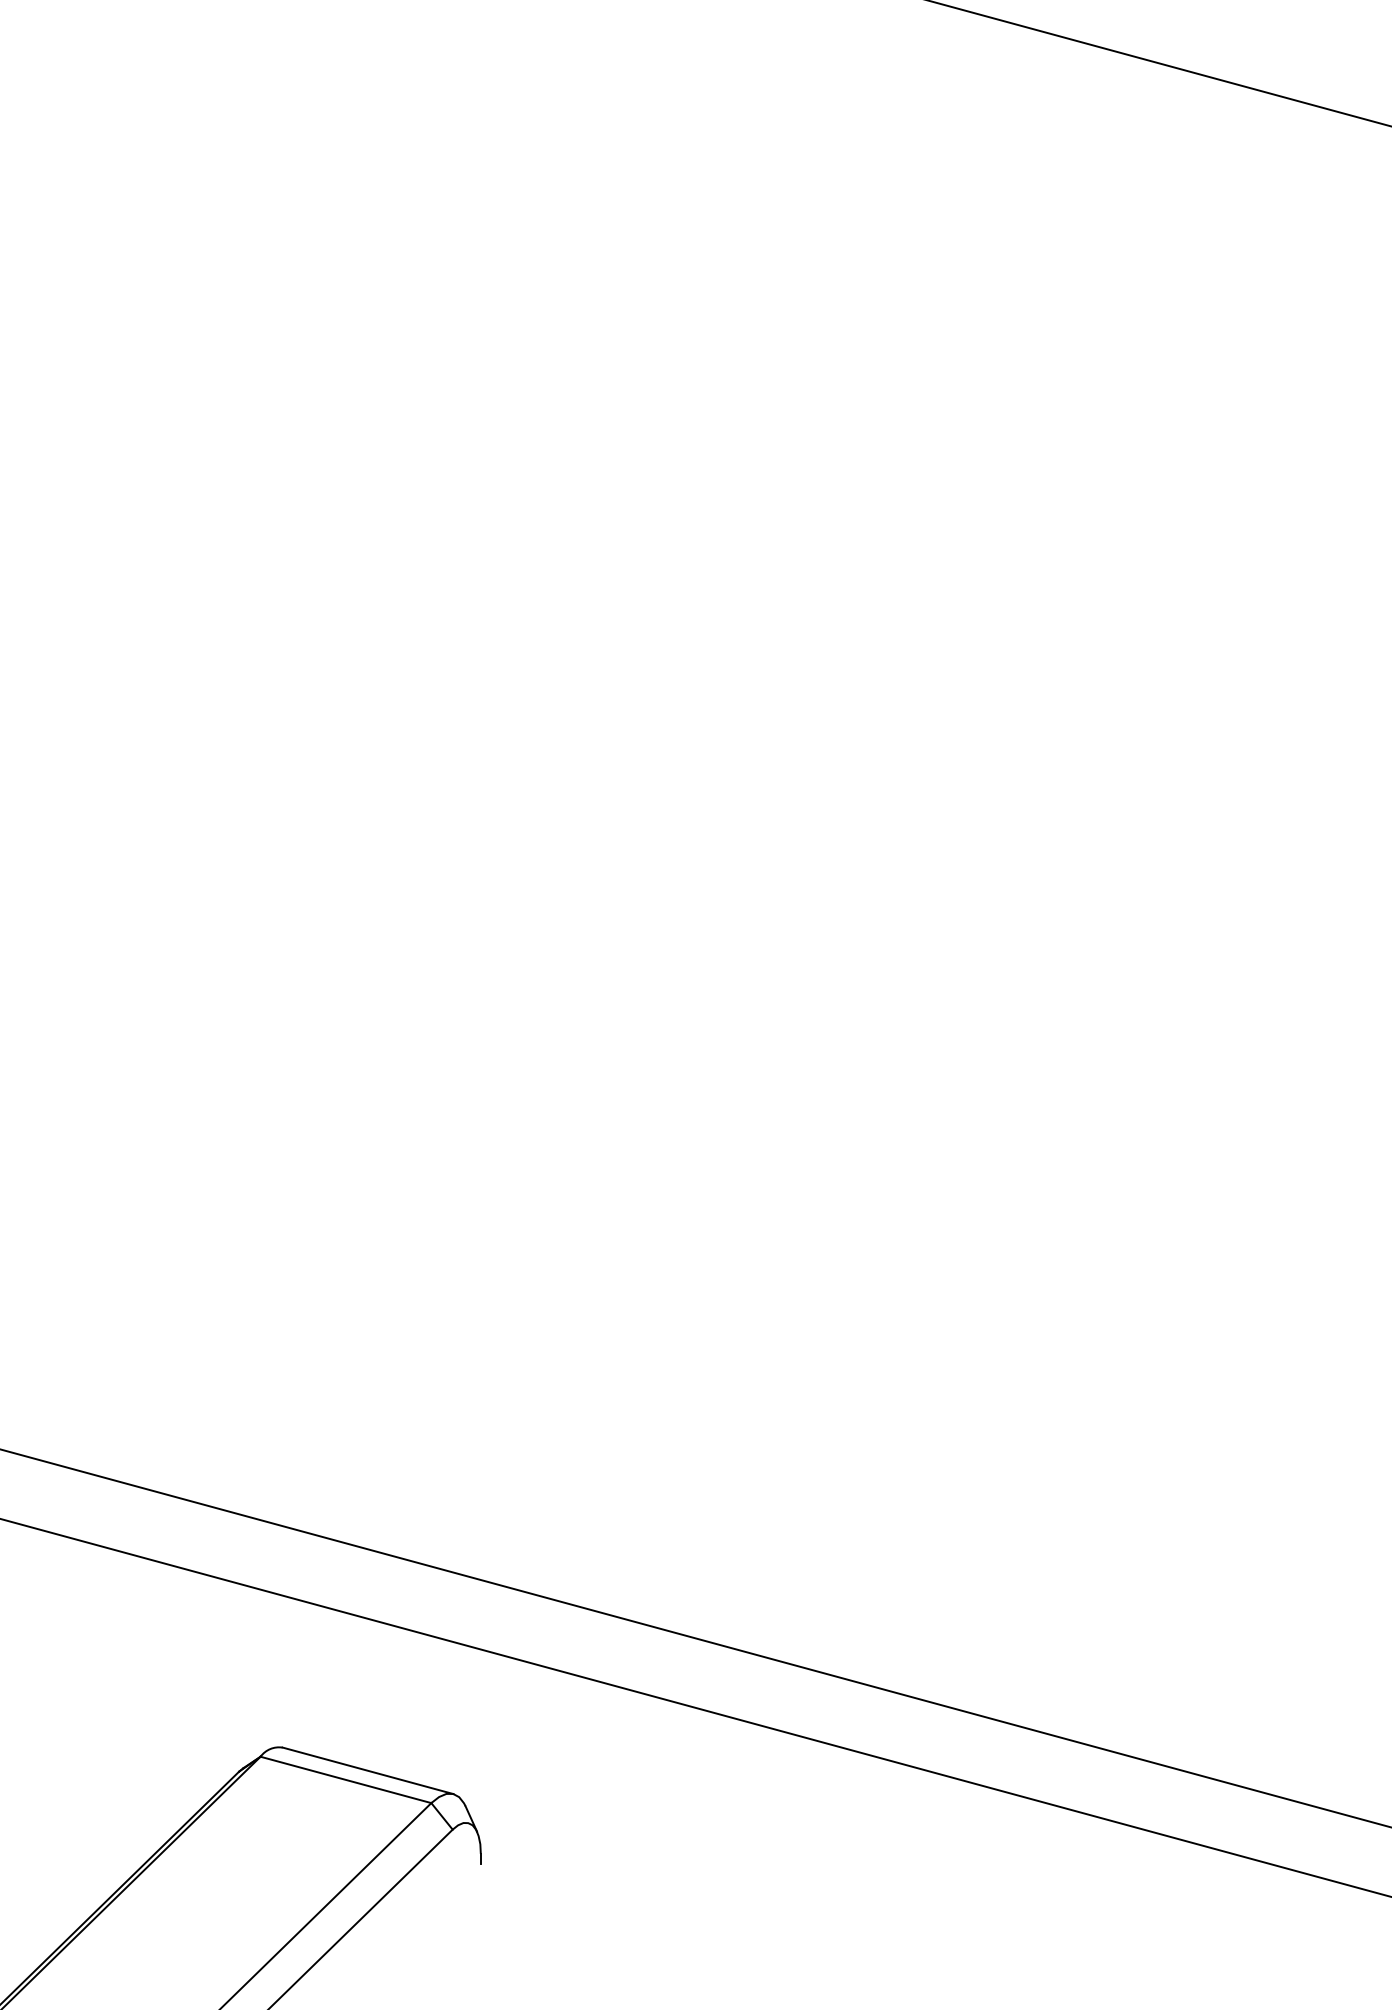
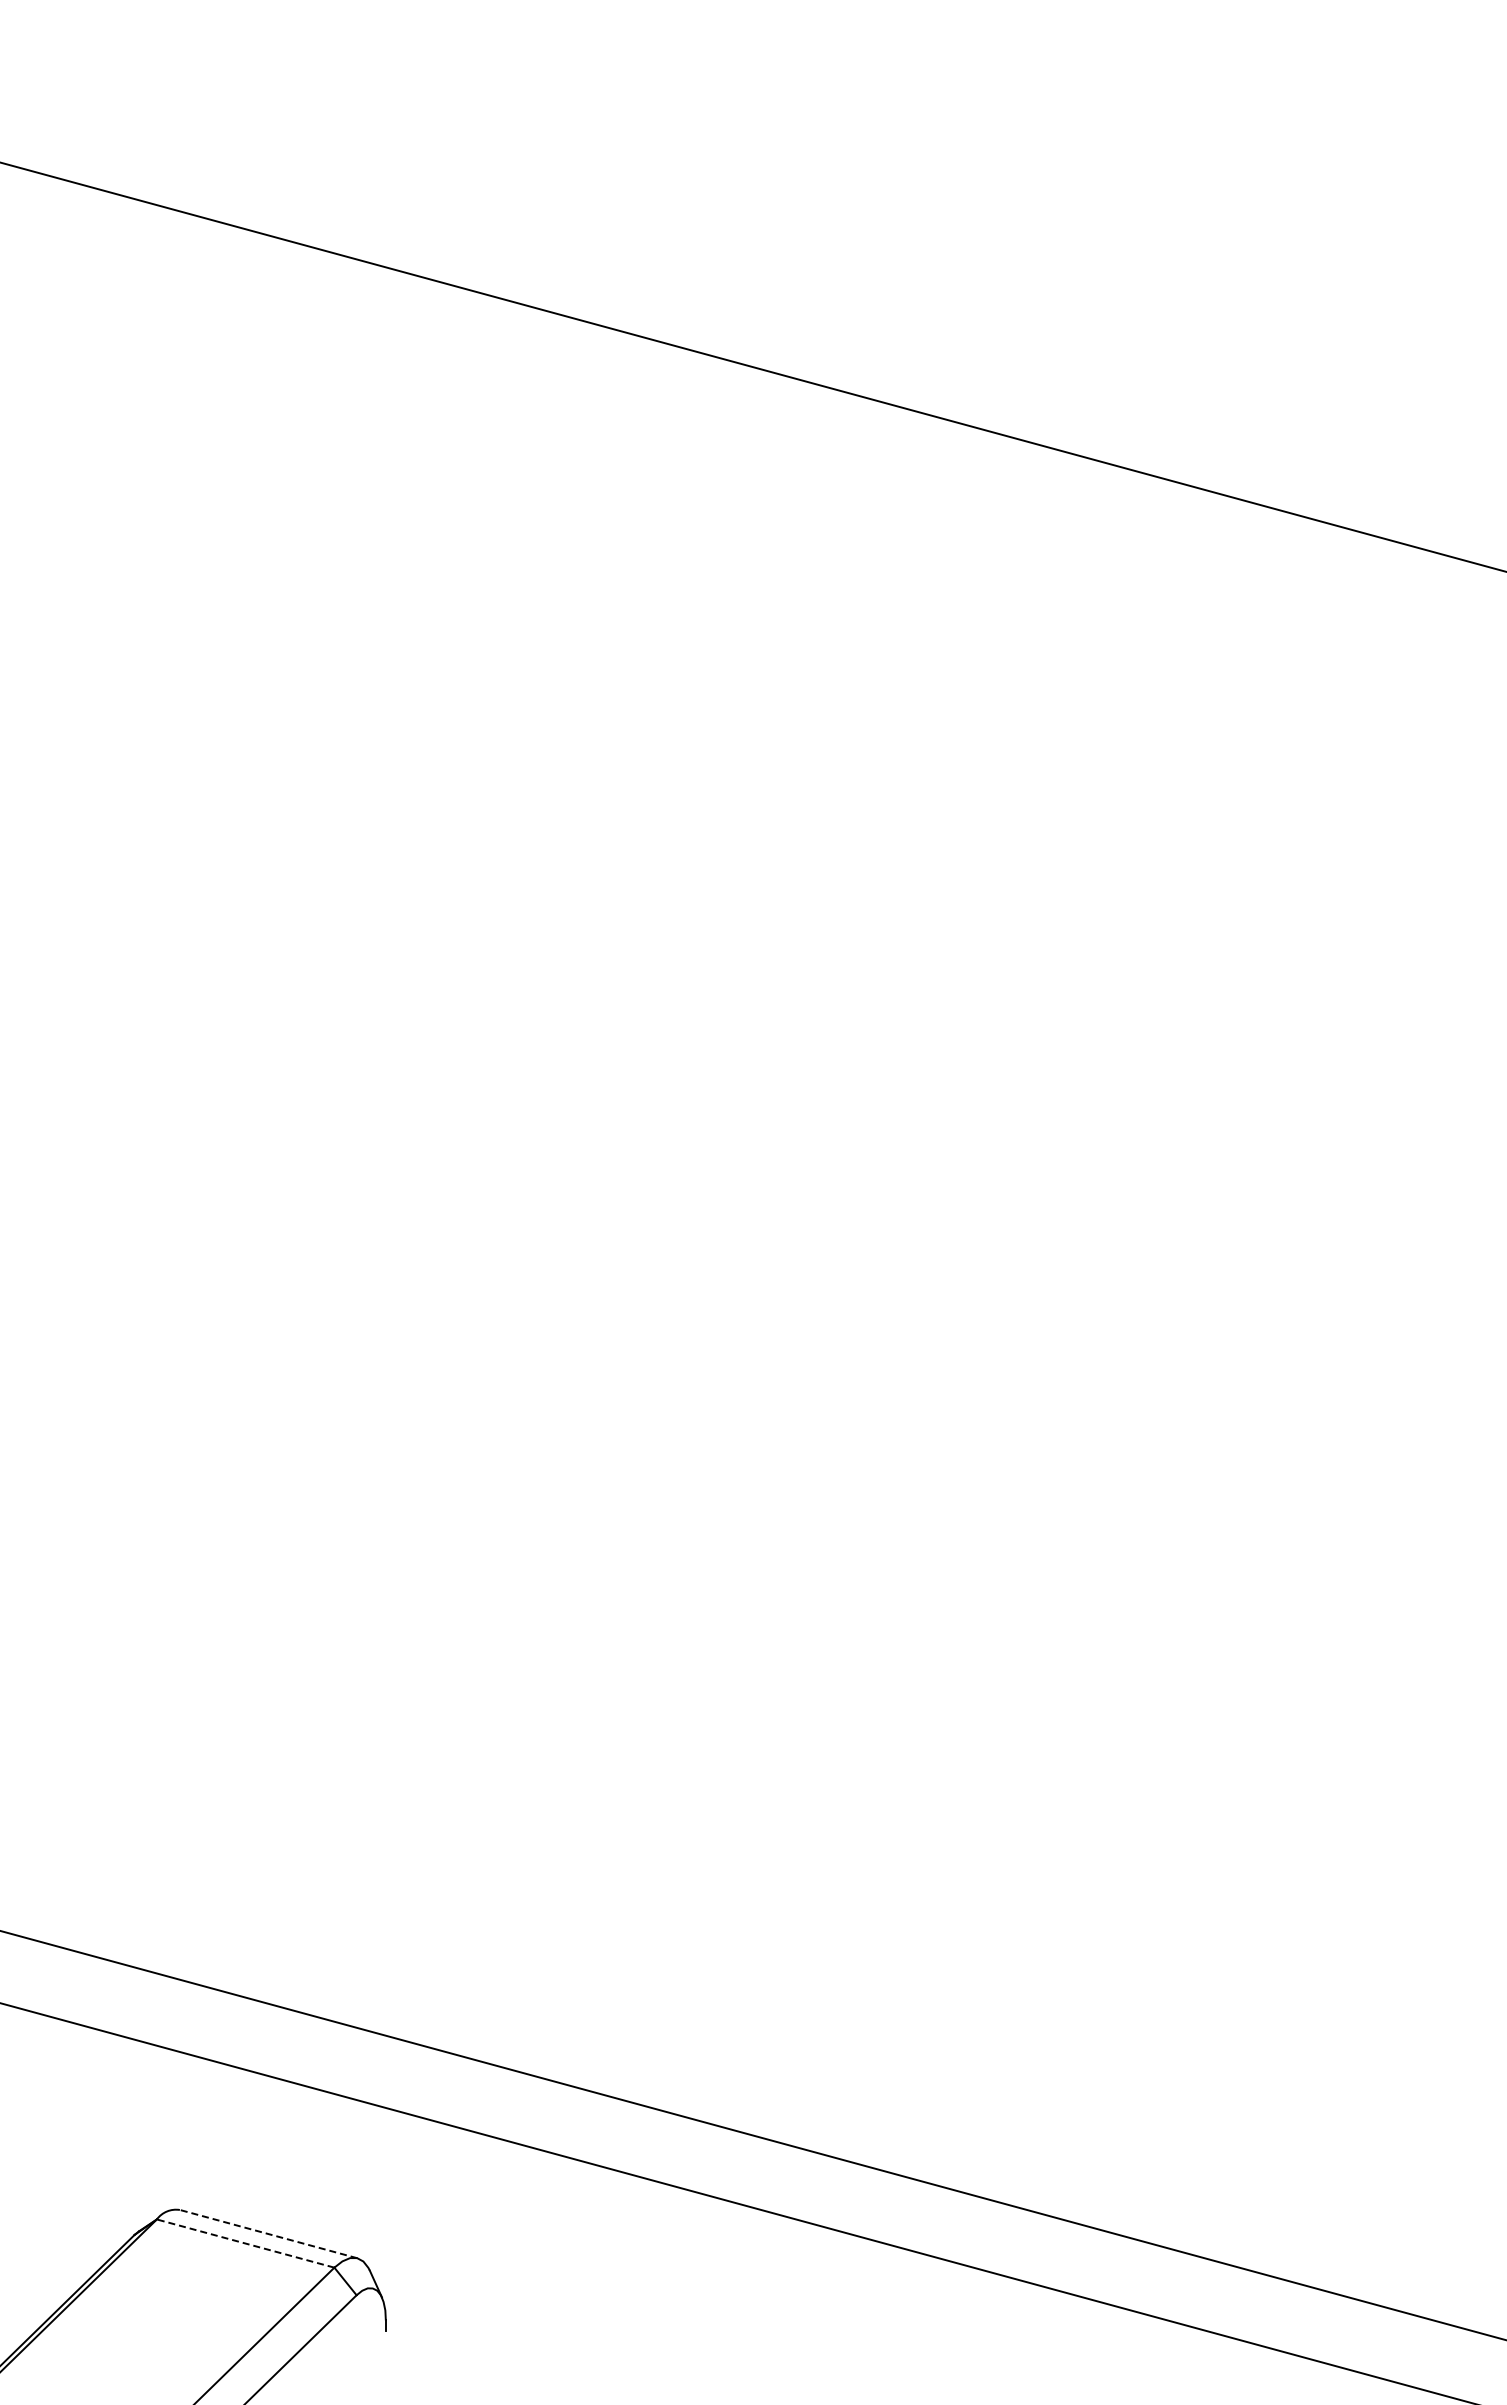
line: (367, 1771) -> (268, 2234), solid -> dashed
line: (345, 1779) -> (245, 2243), solid -> dashed

